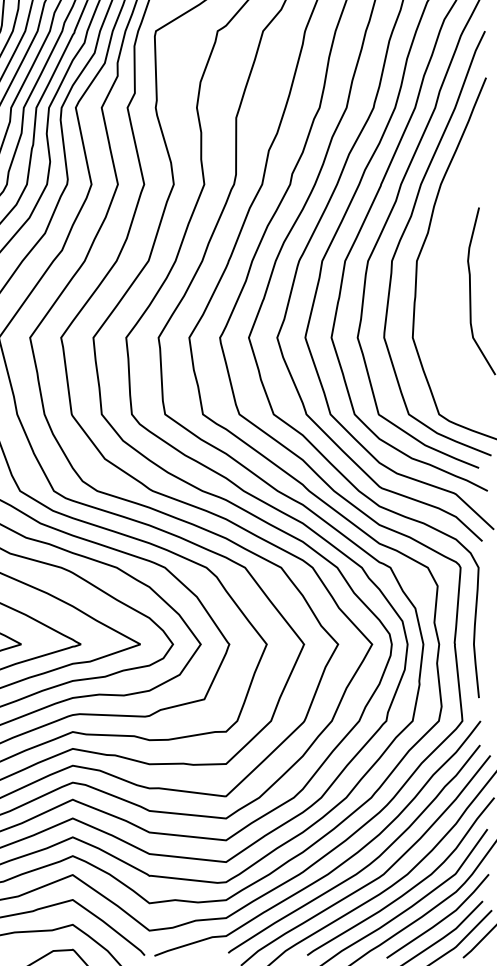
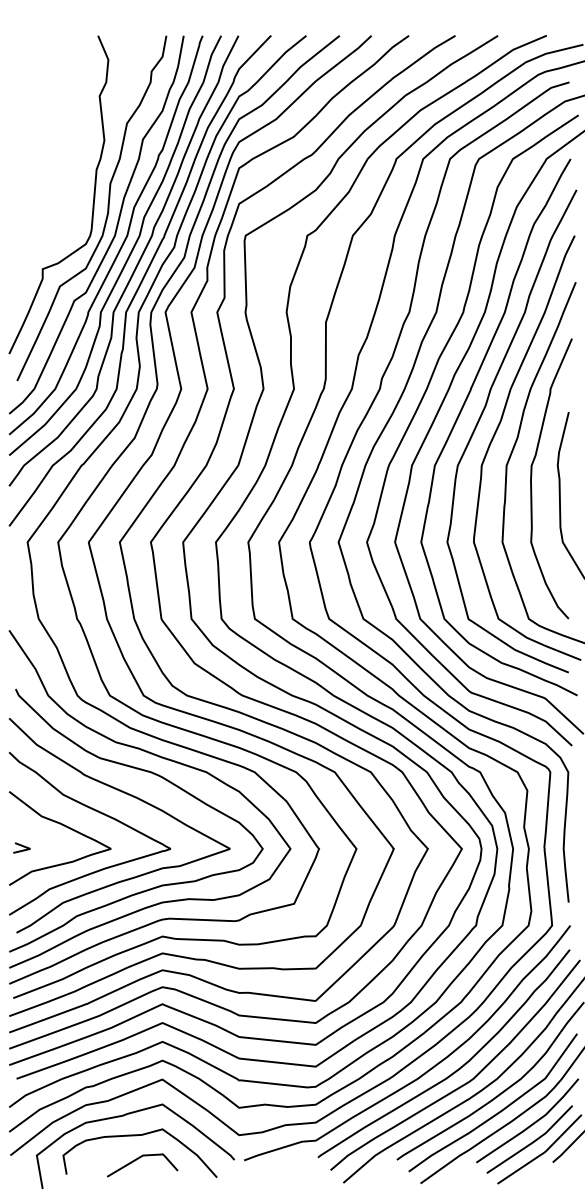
curve: (442, 271) -> (532, 476), added

